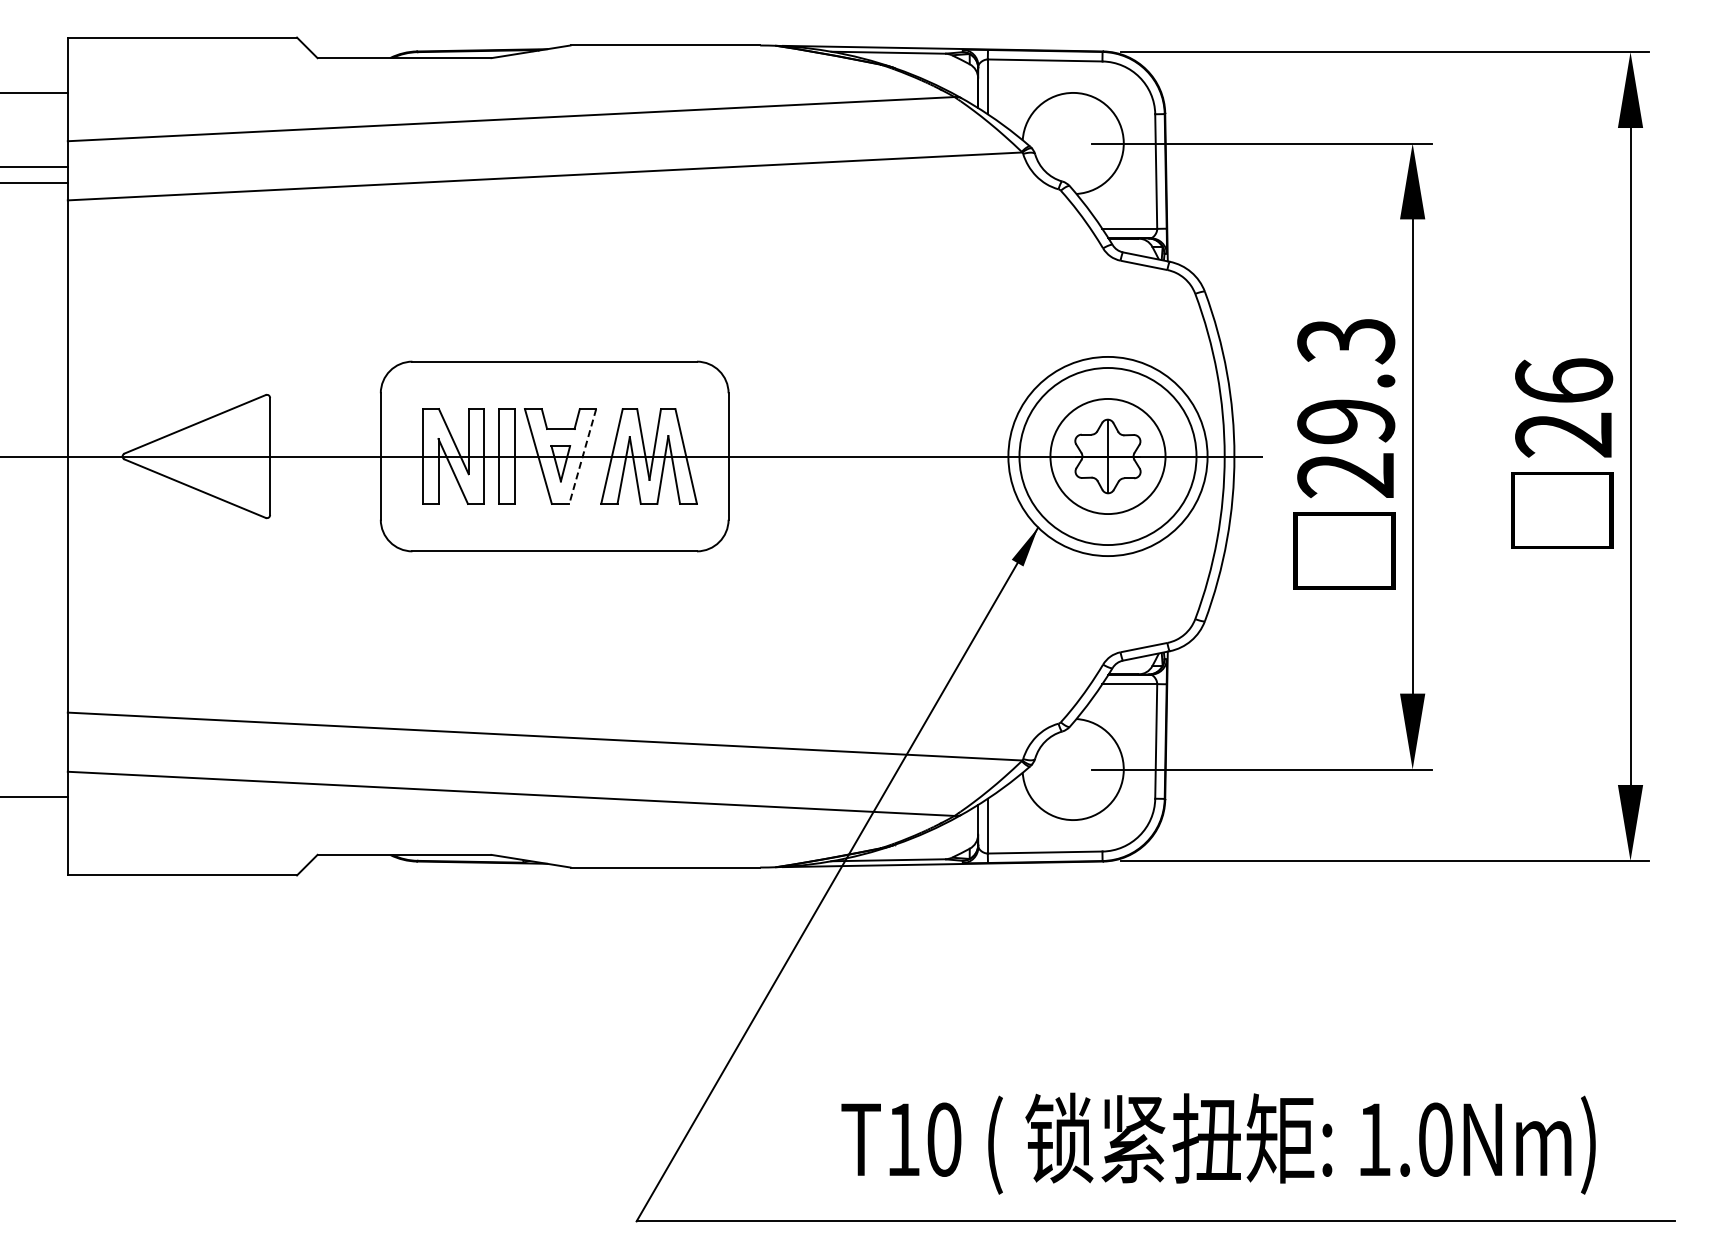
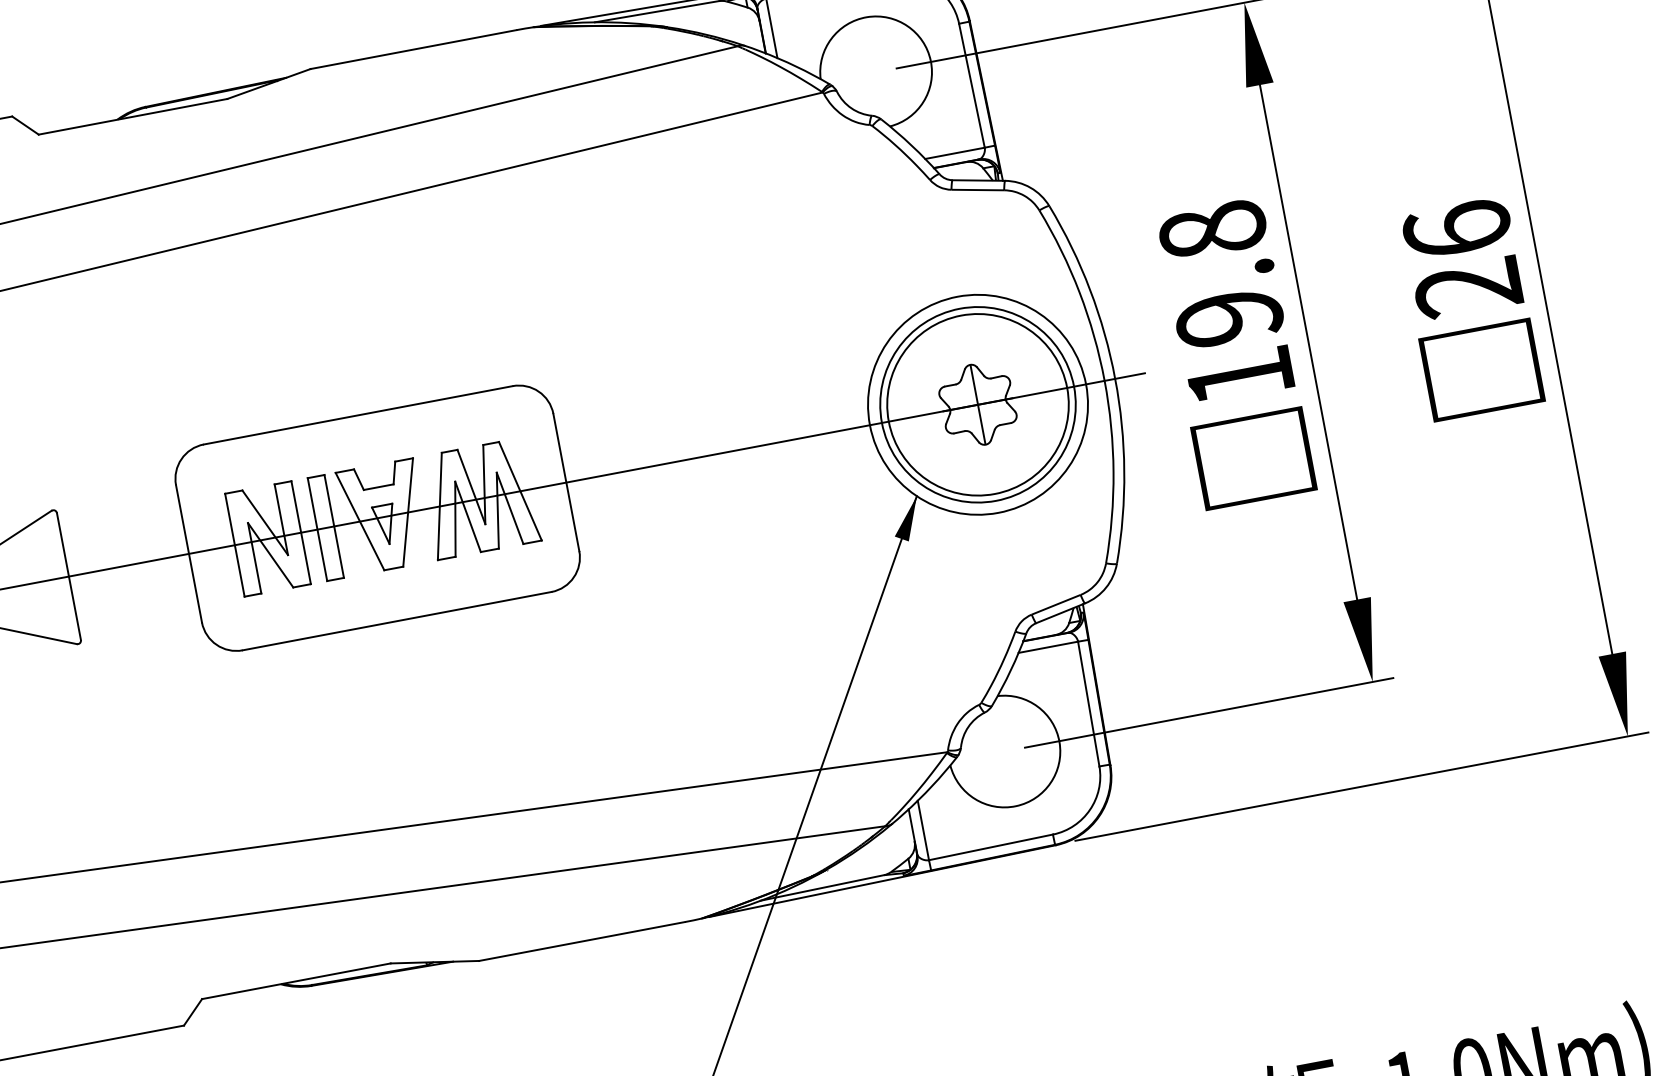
text: (1346, 408) -> (1226, 303), 29.3 -> 19.8
circle: (1107, 456) -> (977, 404), size x1.43
line: (582, 457) -> (408, 513), dashed -> solid

